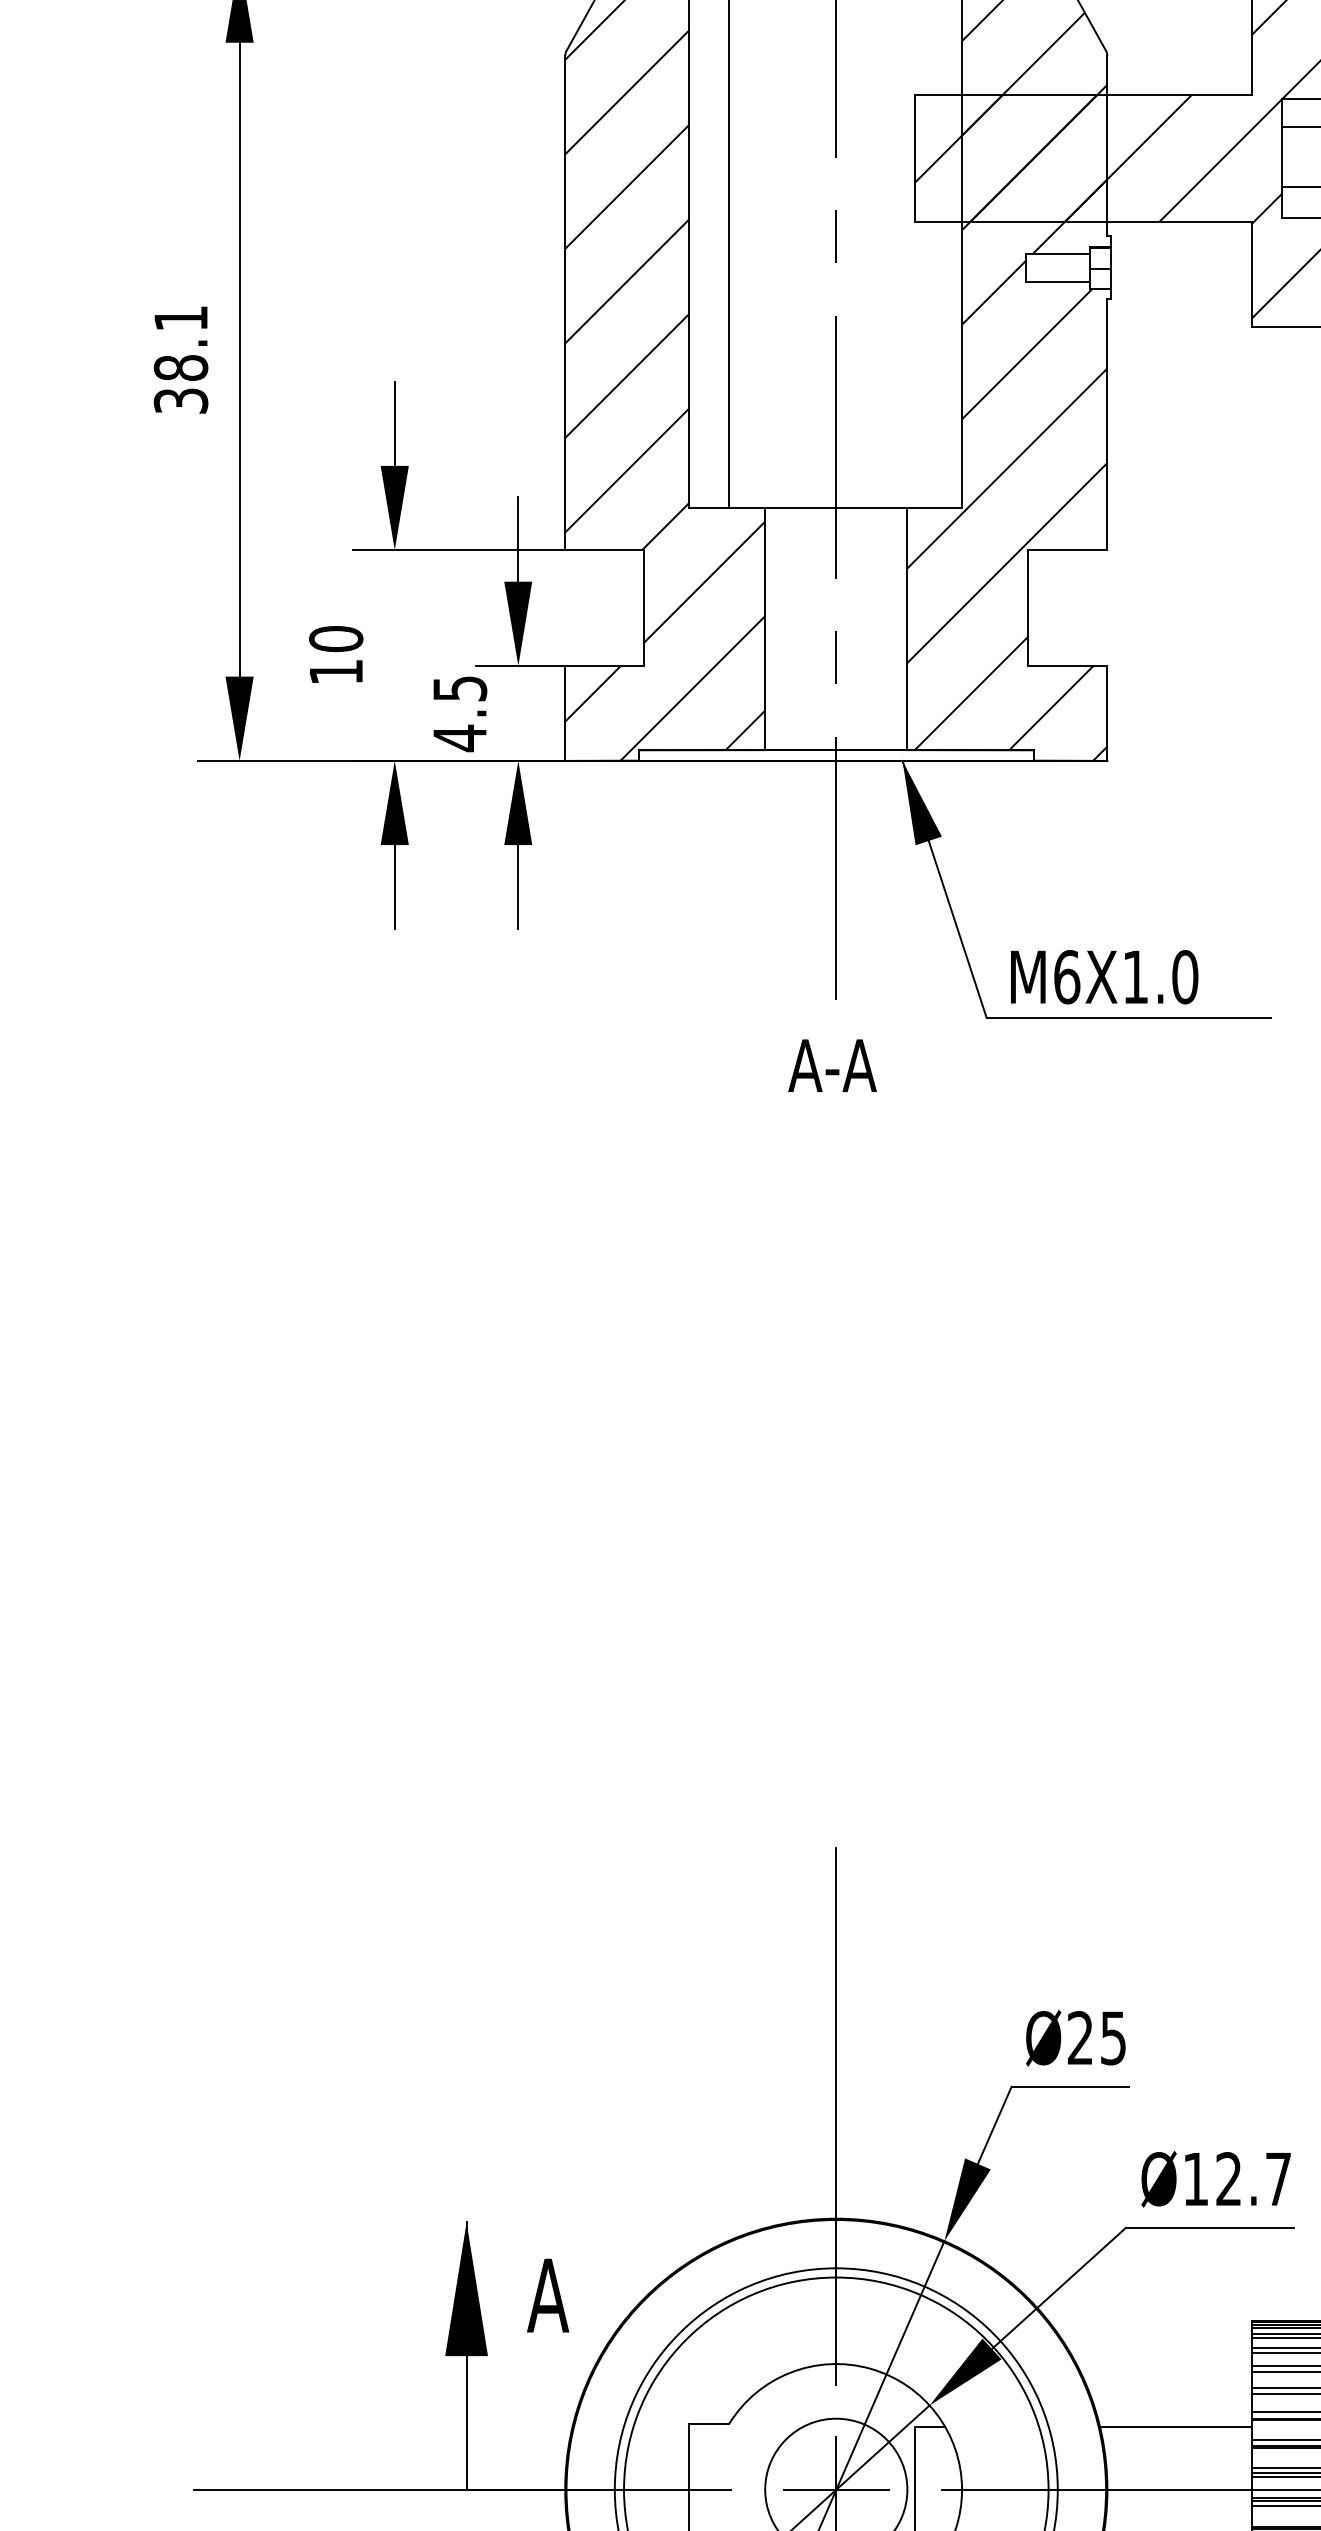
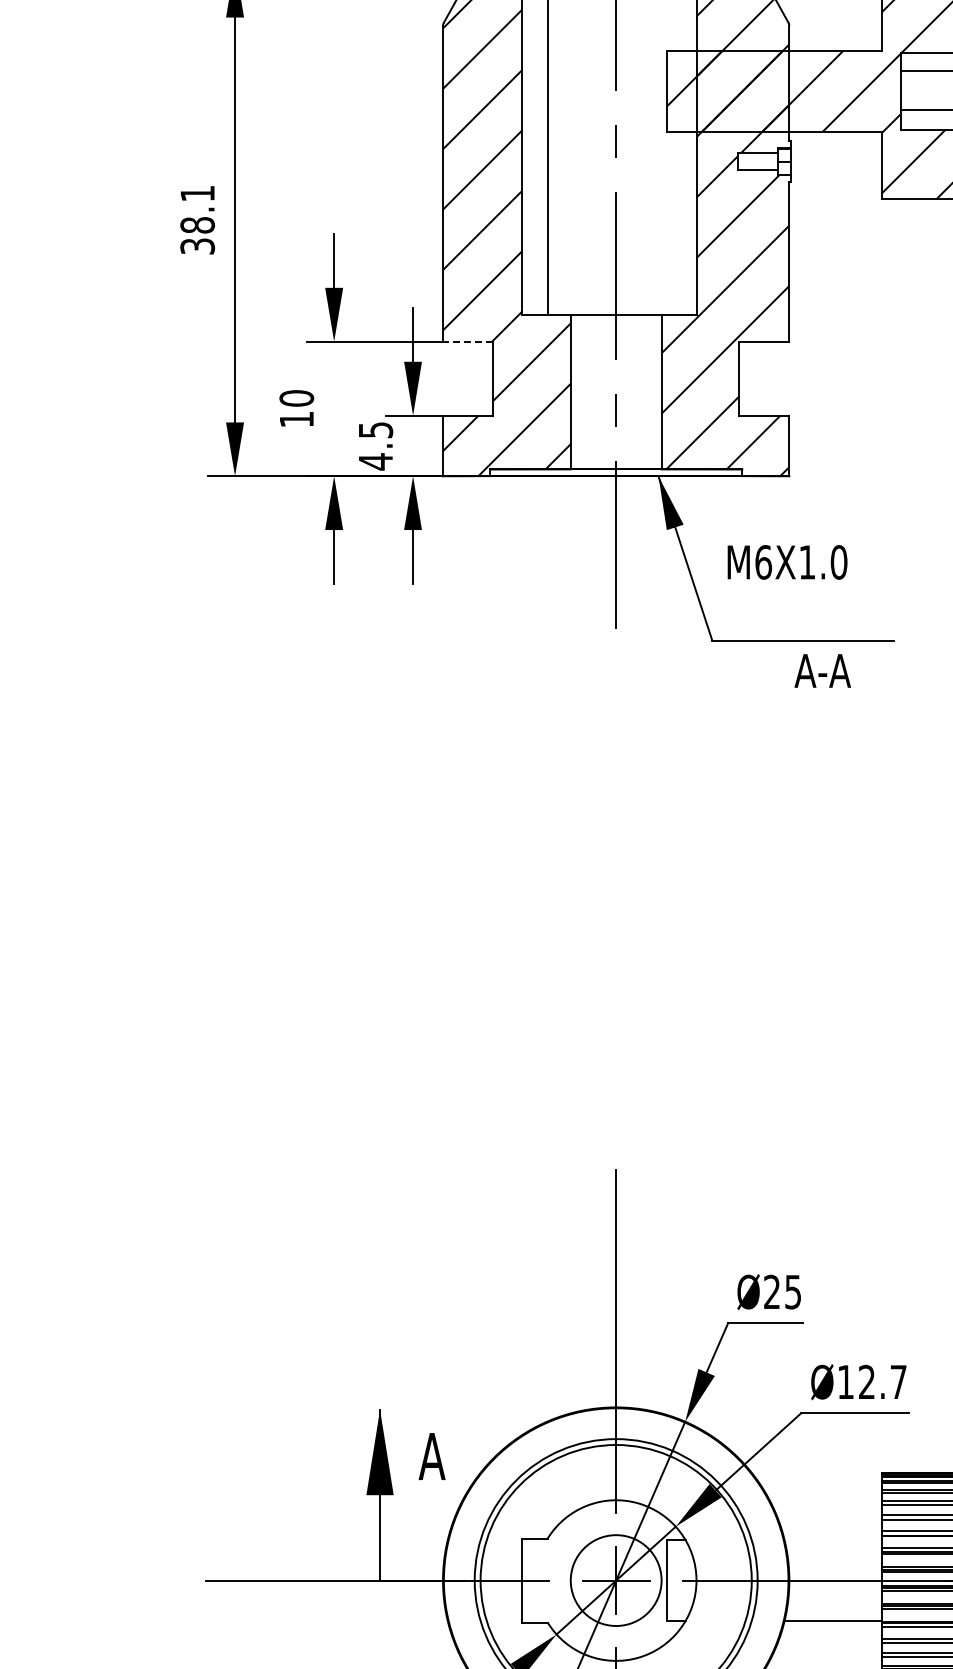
line: (603, 549) -> (467, 341), solid -> dashed
text: (1104, 977) -> (787, 562), moved
text: (832, 1064) -> (822, 670), moved
line: (1174, 2427) -> (832, 1540), removed

